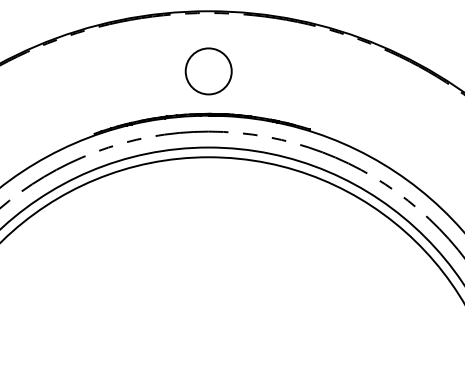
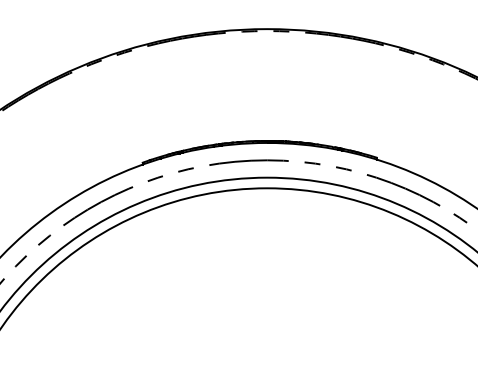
circle: (208, 71) -> (267, 94), removed

